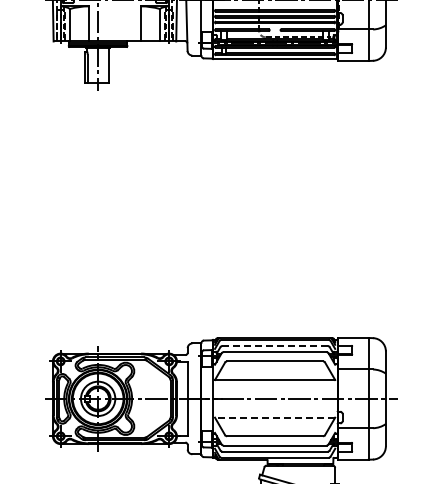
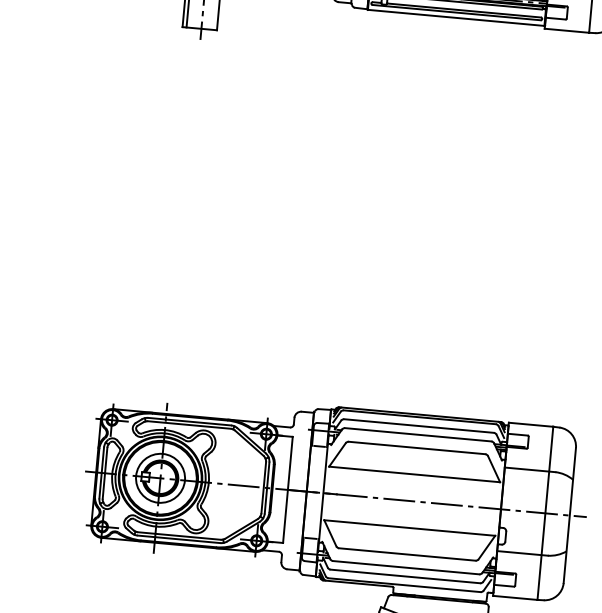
line: (275, 345) -> (419, 425), dashed -> solid
line: (274, 417) -> (408, 527), dashed -> solid

